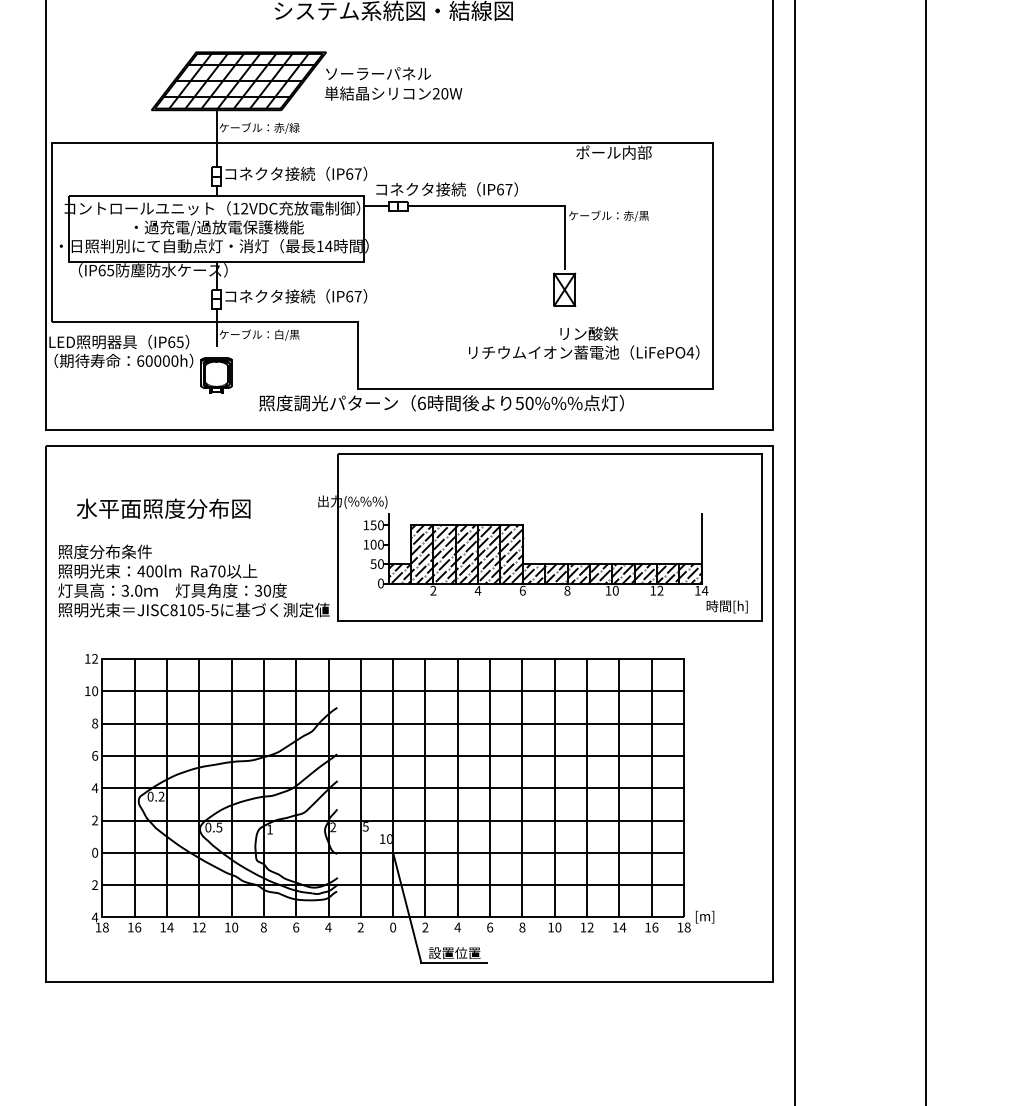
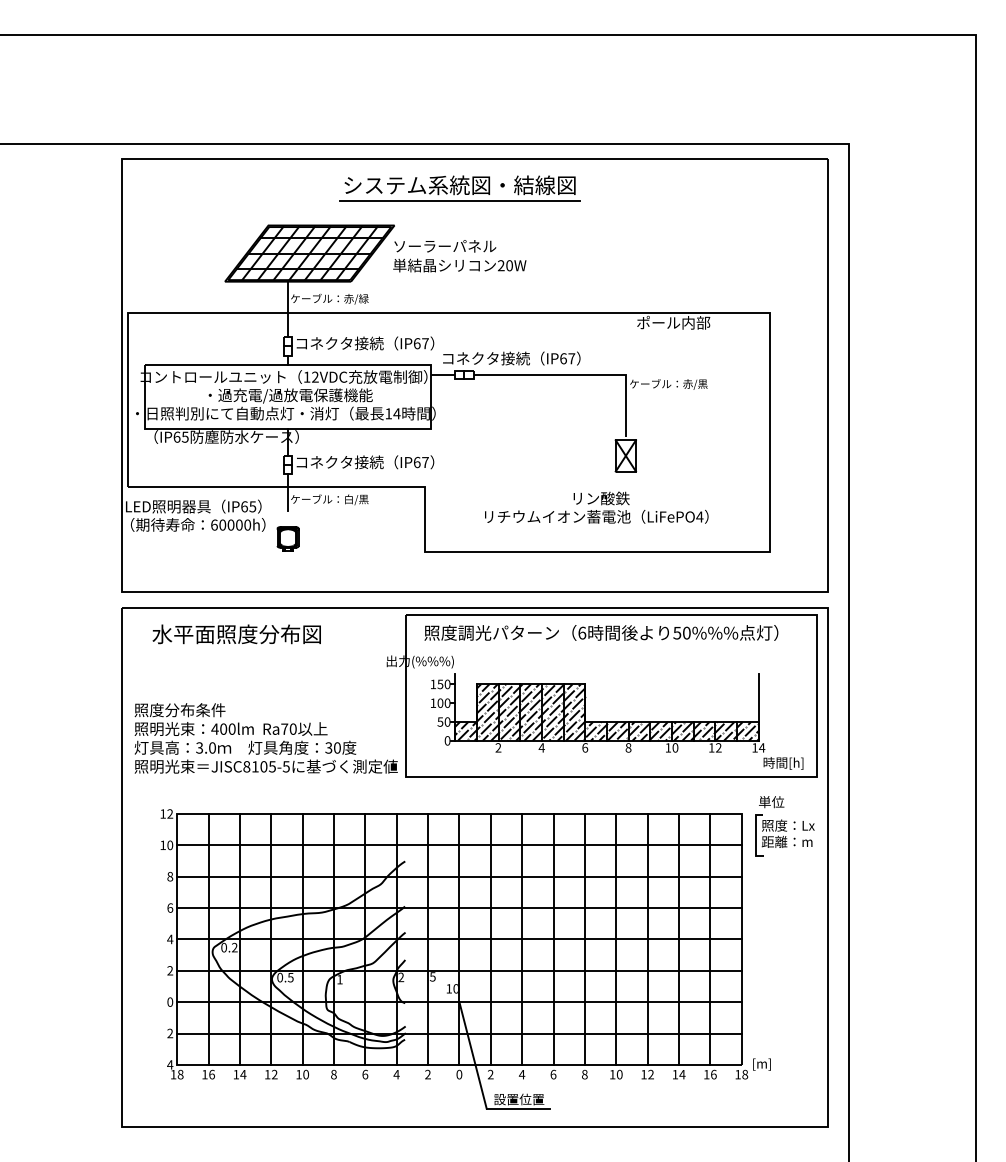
line: (393, 27) -> (459, 201), added
text: (583, 342) -> (596, 507), moved
part: (215, 374) -> (287, 538), size x0.71
text: (441, 402) -> (601, 632), moved
text: (163, 508) -> (236, 634), moved
part: (728, 671) -> (784, 826), added

